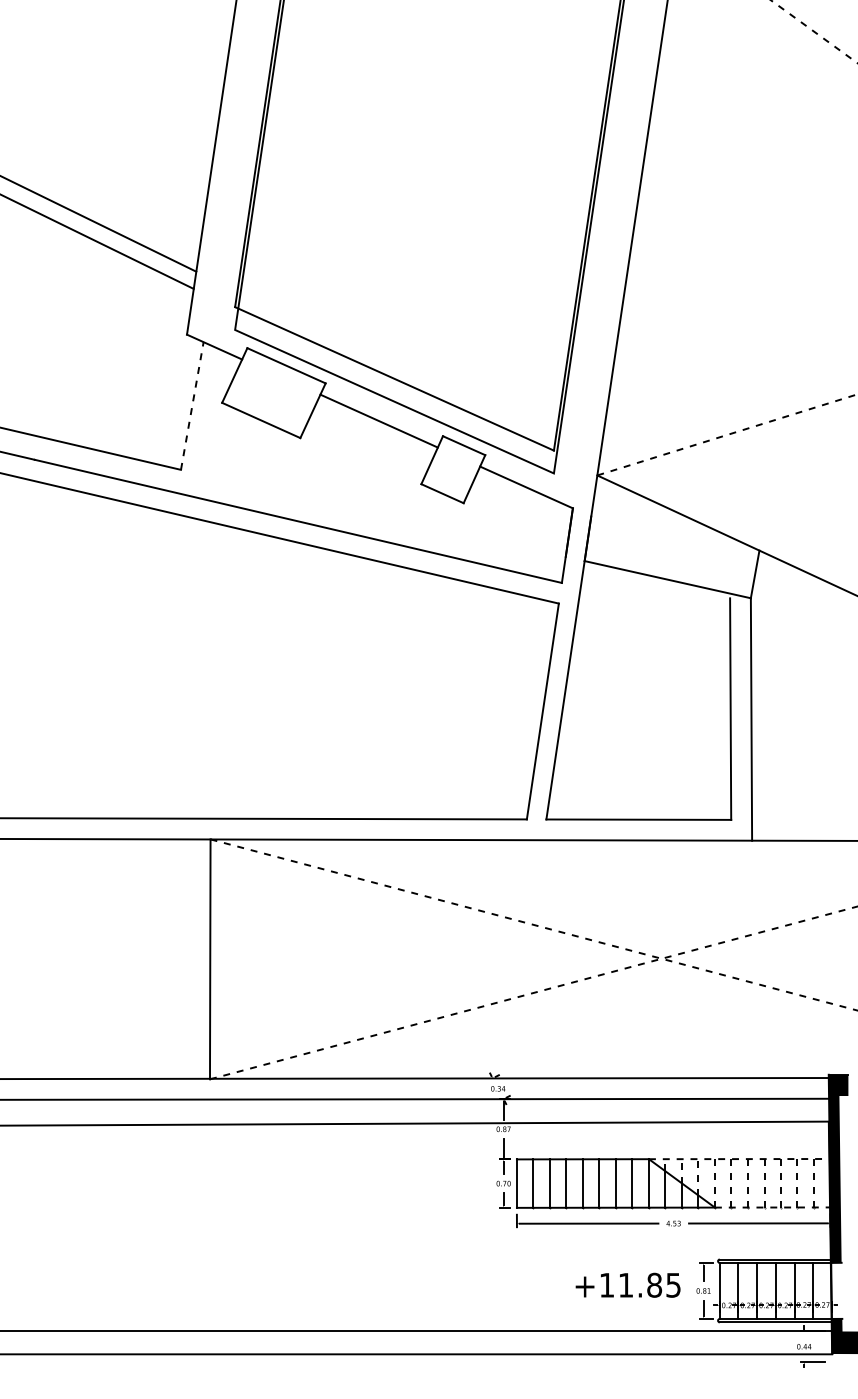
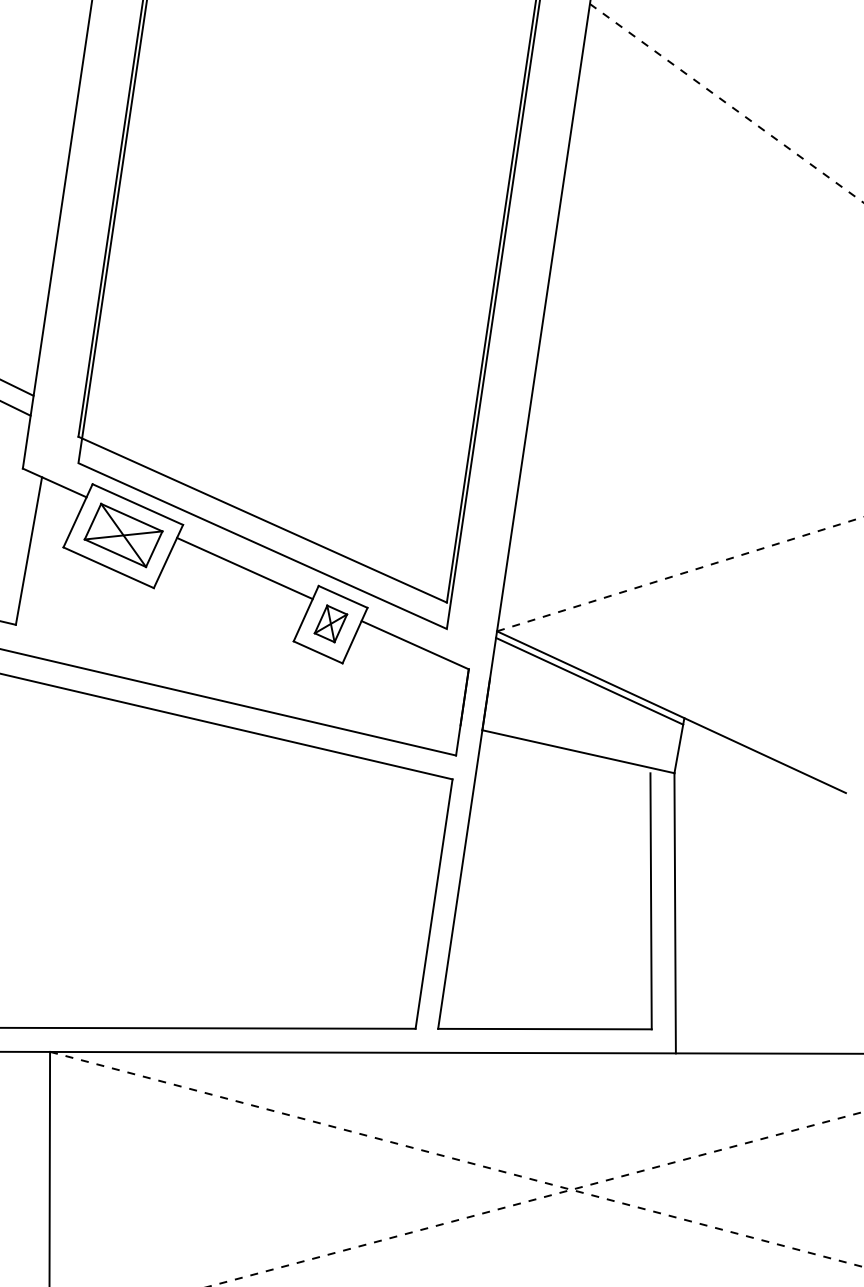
part: (273, 392) -> (122, 535), added
line: (192, 406) -> (29, 551), dashed -> solid
part: (453, 468) -> (330, 623), added
line: (677, 518) -> (589, 681), added

